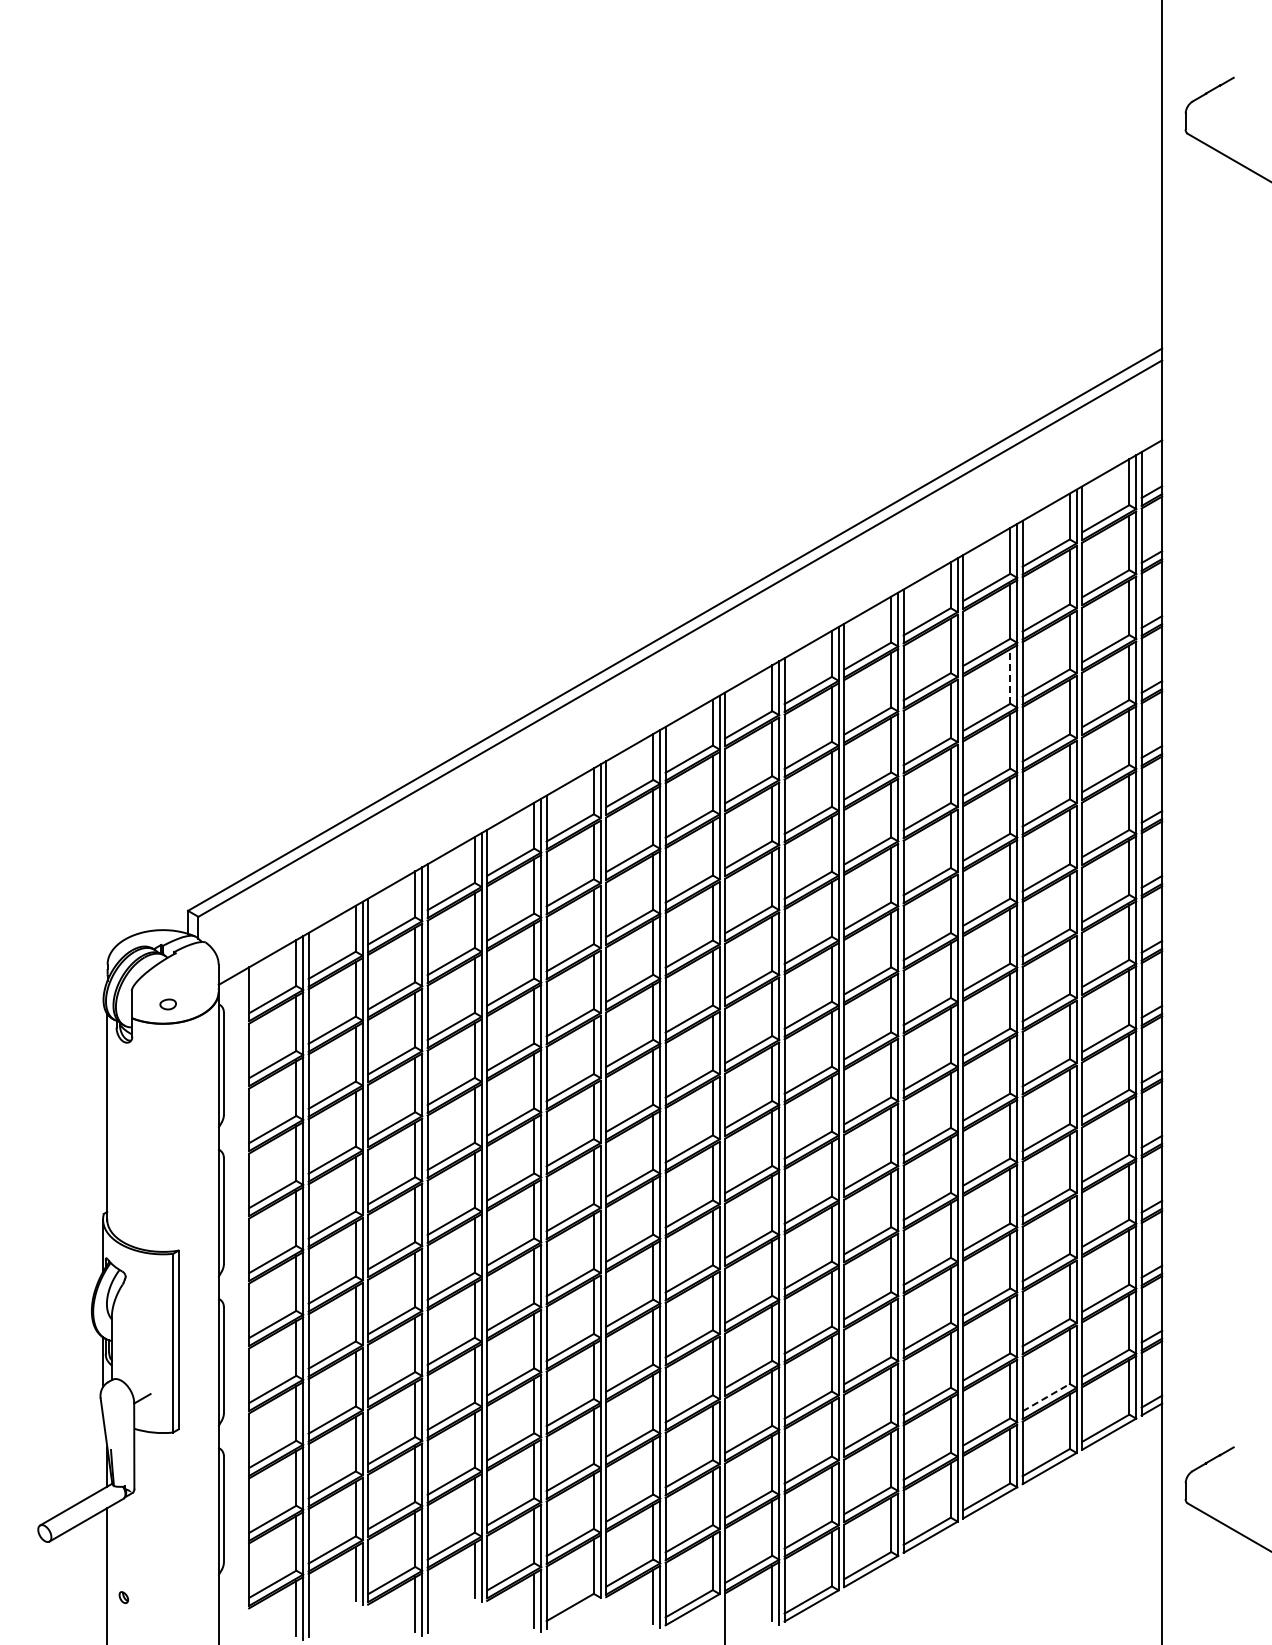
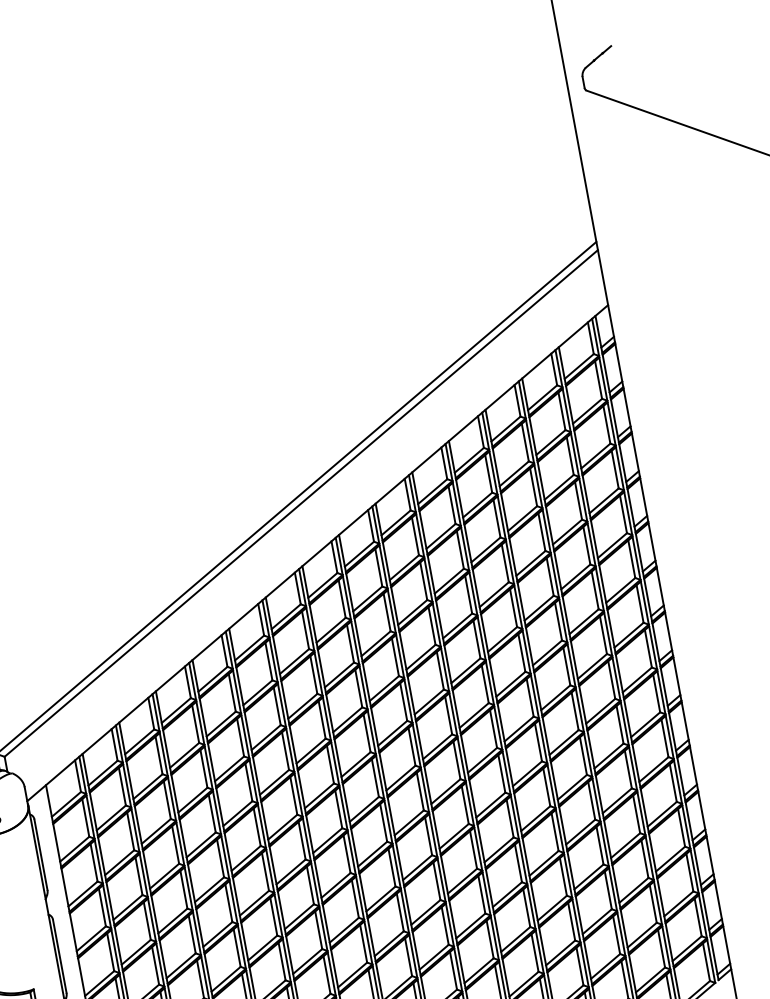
line: (1010, 676) -> (533, 487), dashed -> solid
line: (1046, 1397) -> (650, 979), dashed -> solid

